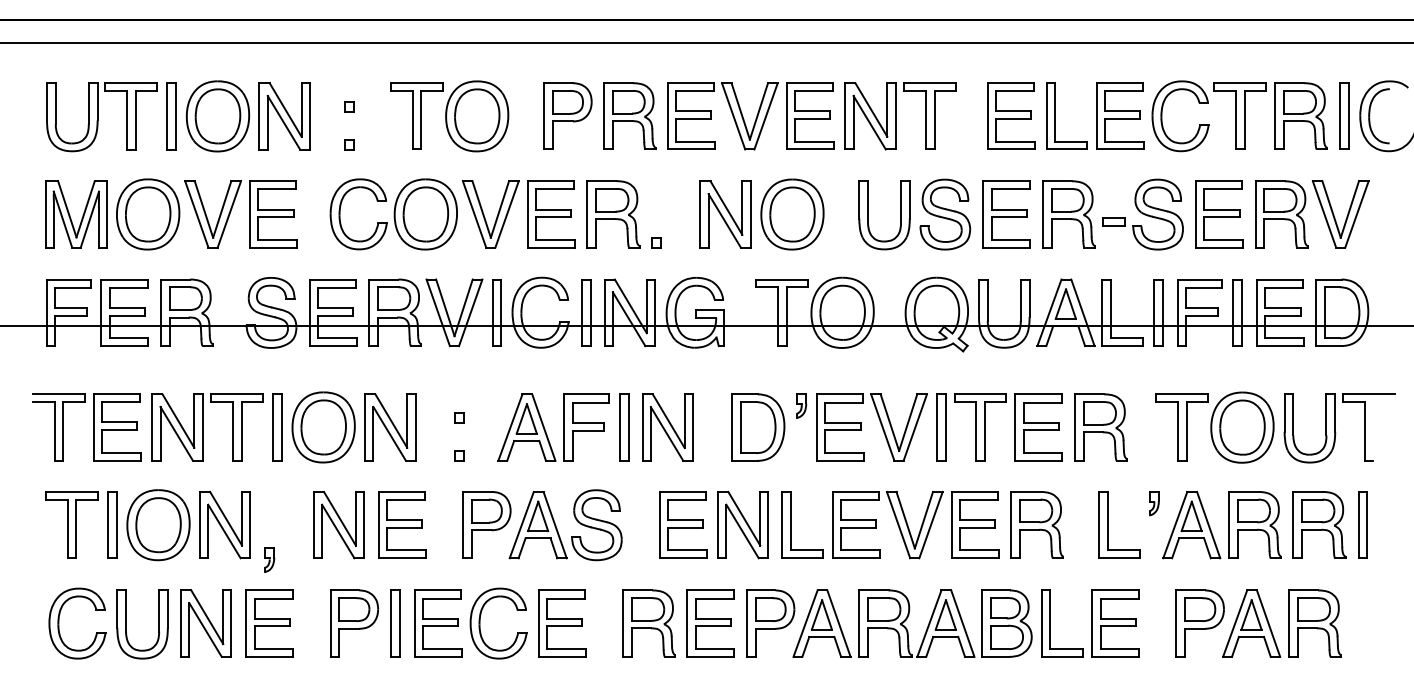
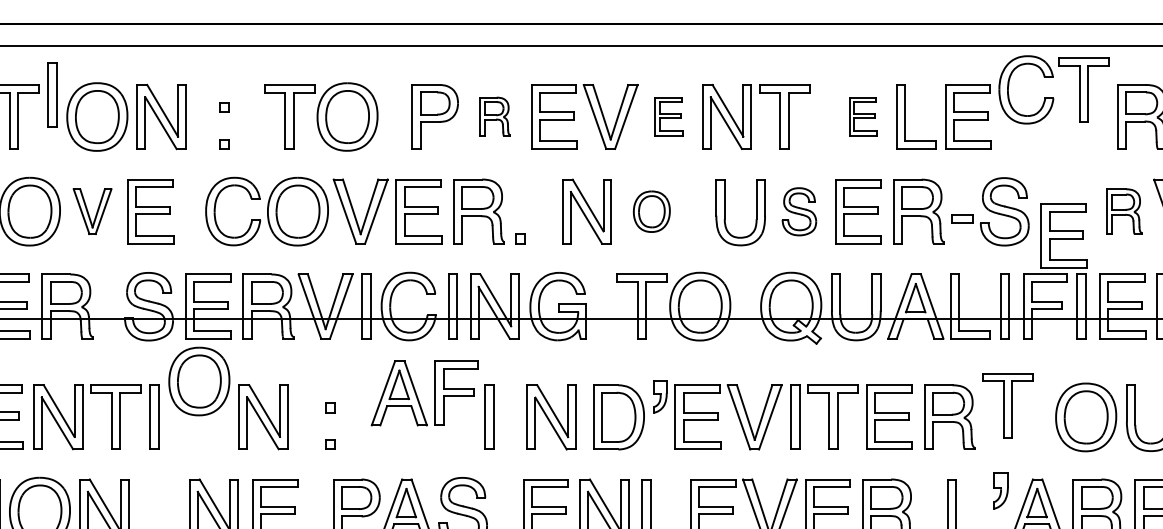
part: (629, 115) -> (494, 116), size x0.6
part: (810, 115) -> (669, 116), size x0.6
part: (1011, 115) -> (863, 116), size x0.6
part: (171, 116) -> (52, 94), moved
part: (1208, 124) -> (1053, 97), moved
part: (212, 214) -> (92, 211), size x0.7
part: (792, 214) -> (651, 211), size x0.6
part: (945, 214) -> (799, 211), size x0.7
part: (1219, 214) -> (1064, 235), moved
part: (1281, 214) -> (1123, 211), size x0.7
part: (801, 405) -> (660, 396), size x1.4
part: (323, 427) -> (199, 381), moved
part: (667, 427) -> (551, 417), moved
part: (1181, 427) -> (1007, 405), moved
part: (545, 428) -> (417, 394), moved
part: (1154, 503) -> (1001, 490), size x1.6

